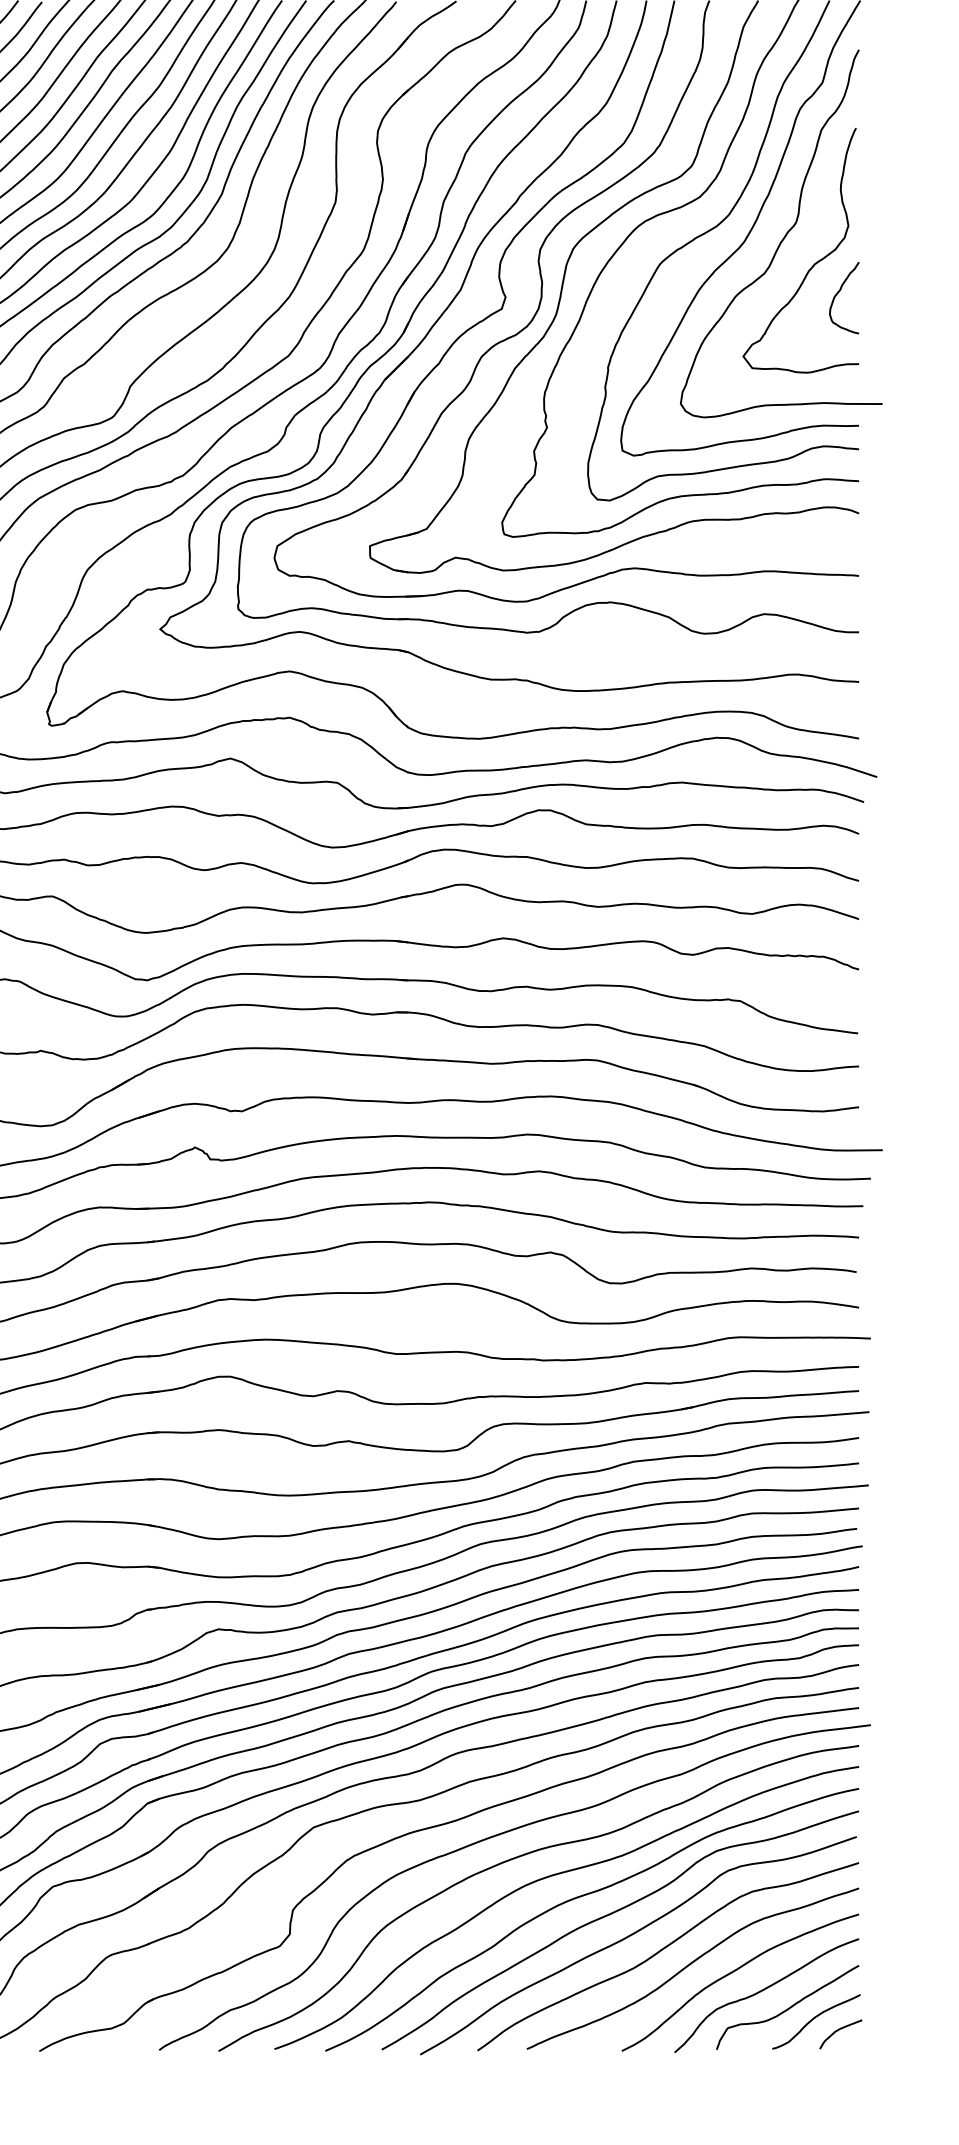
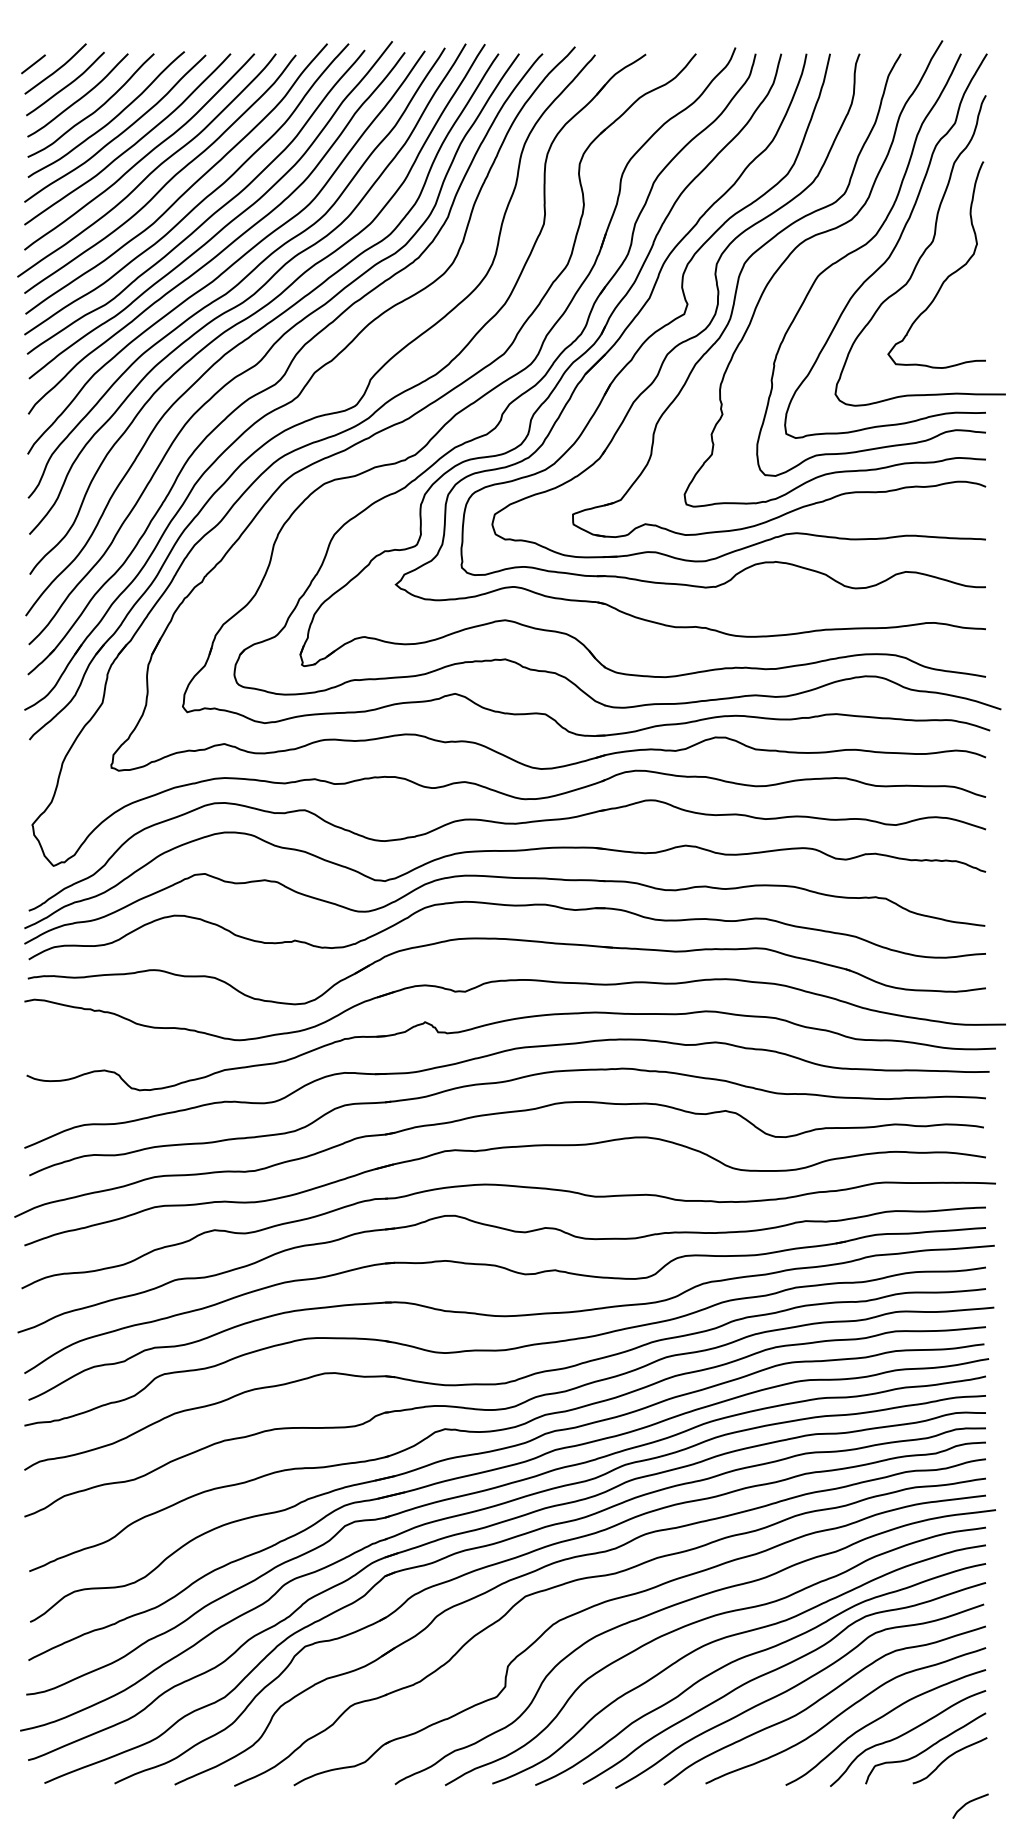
curve: (839, 292) -> (969, 300), removed
curve: (838, 2031) -> (968, 1803), moved

